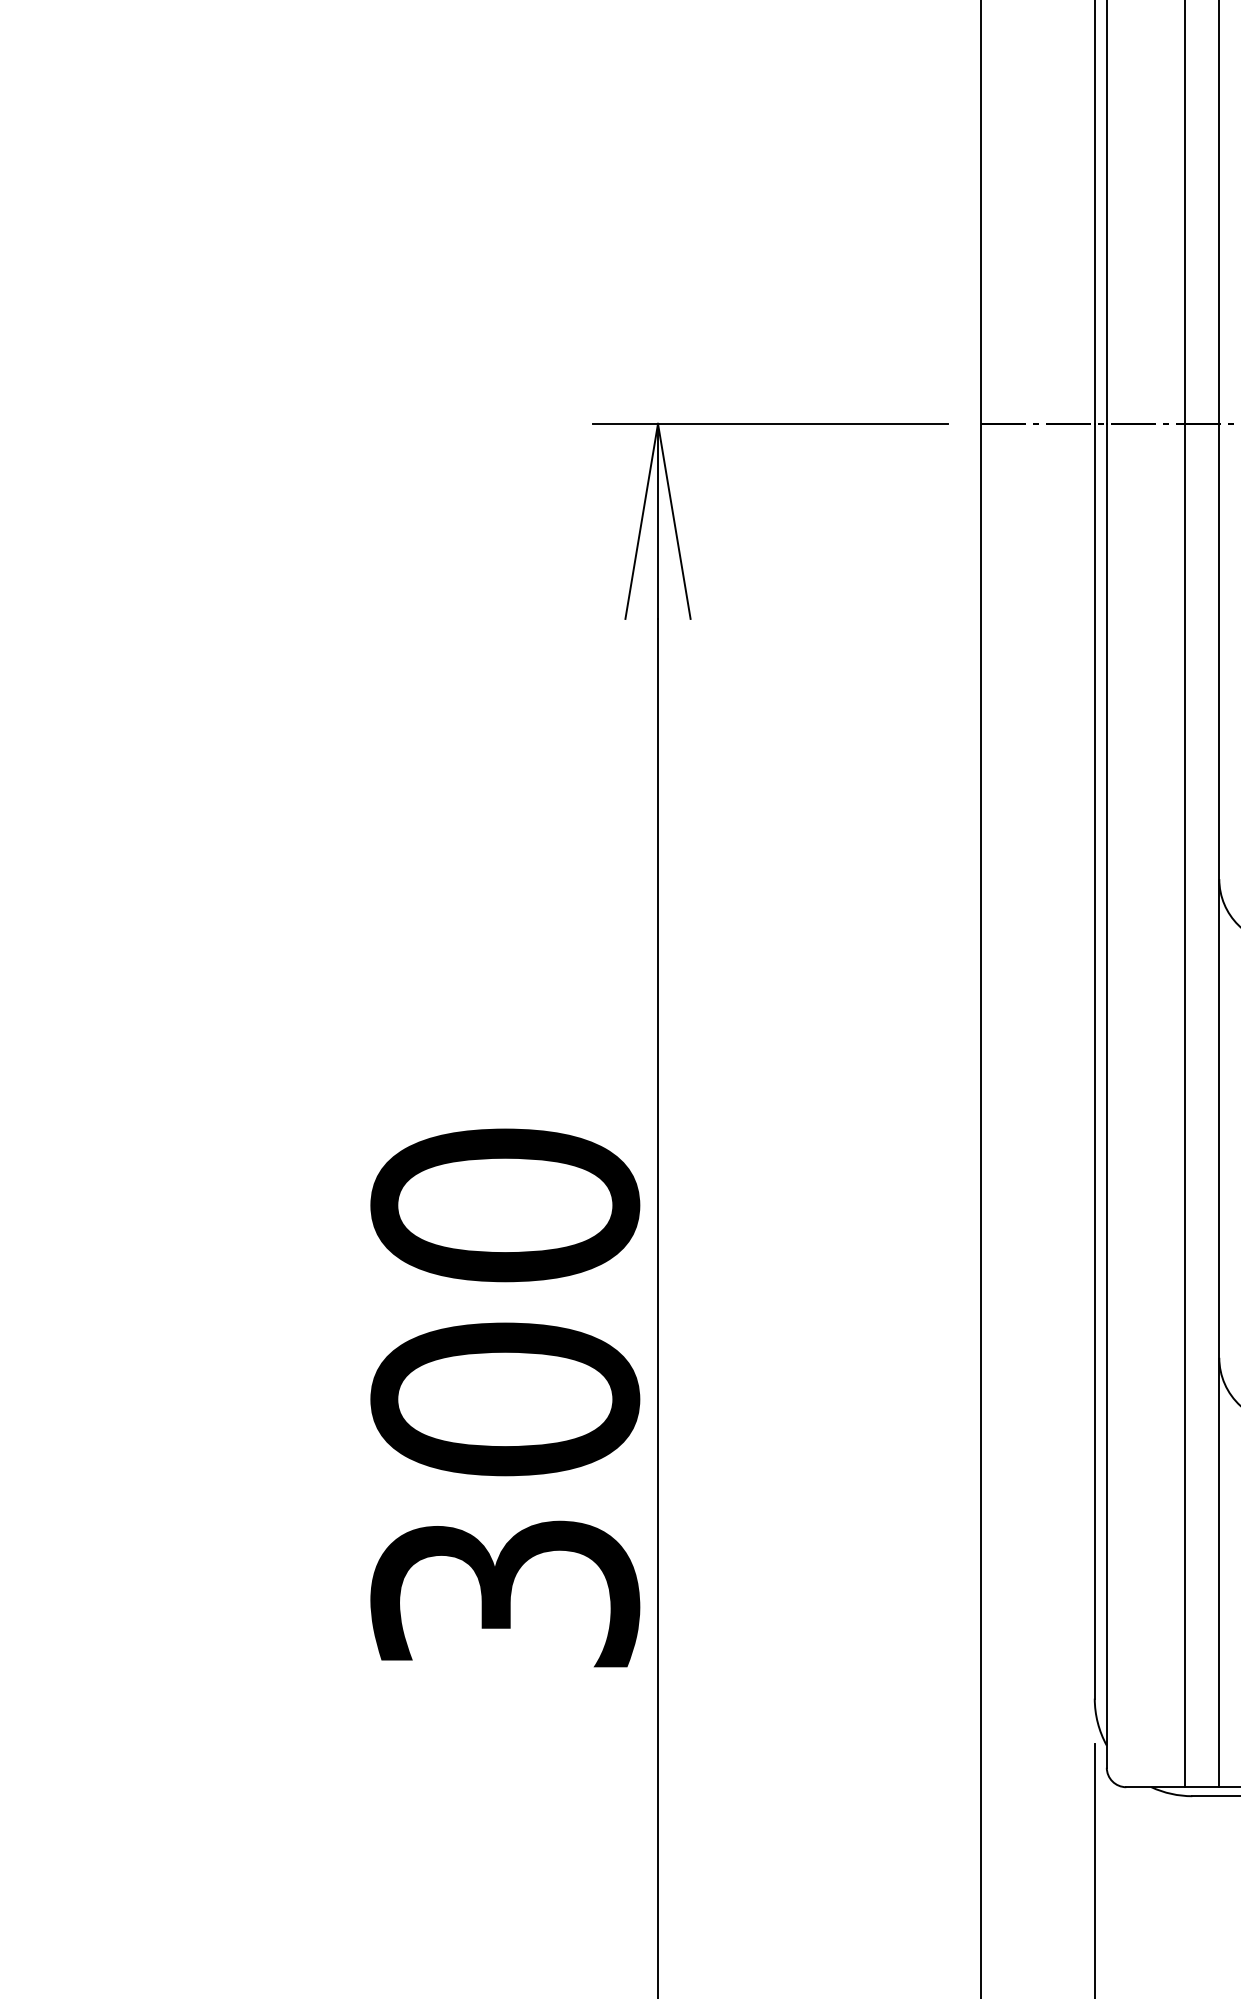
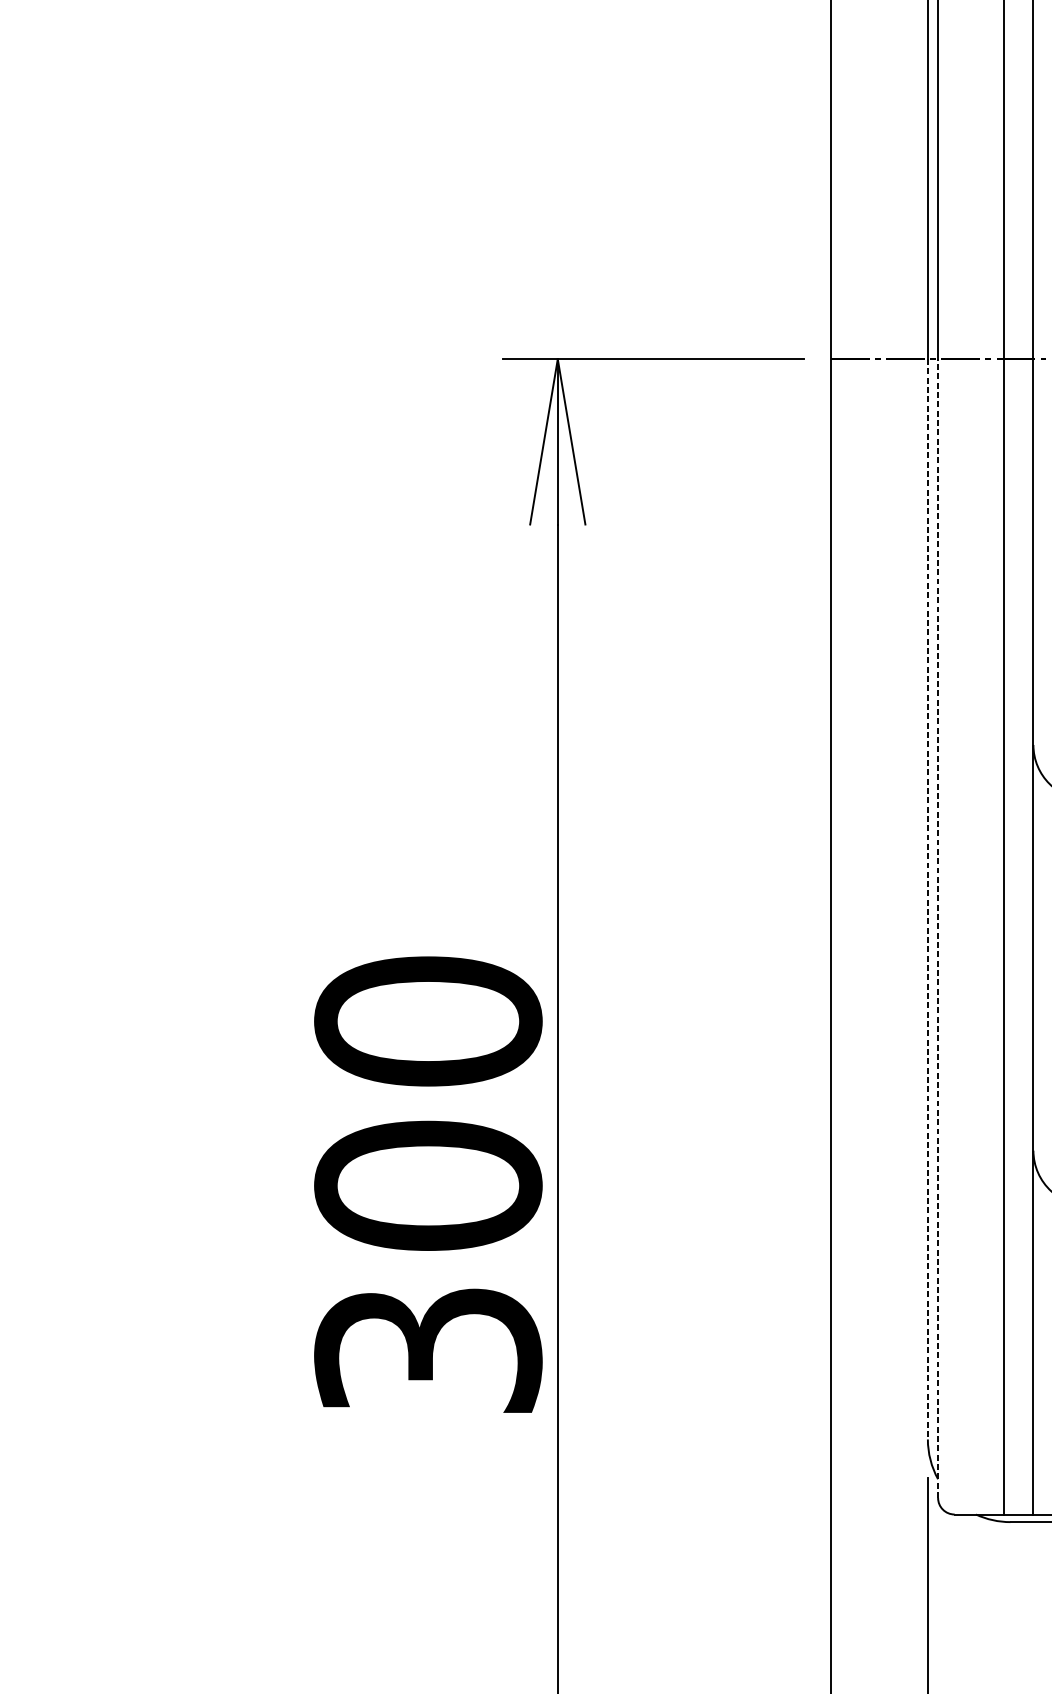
line: (1094, 1061) -> (927, 899), solid -> dashed
line: (1106, 1095) -> (937, 928), solid -> dashed

